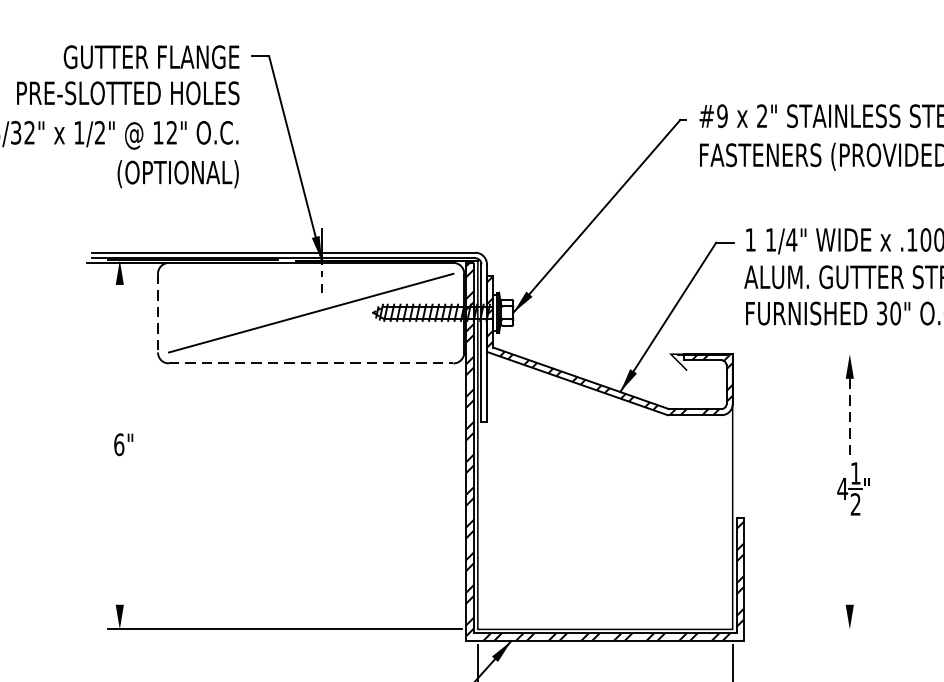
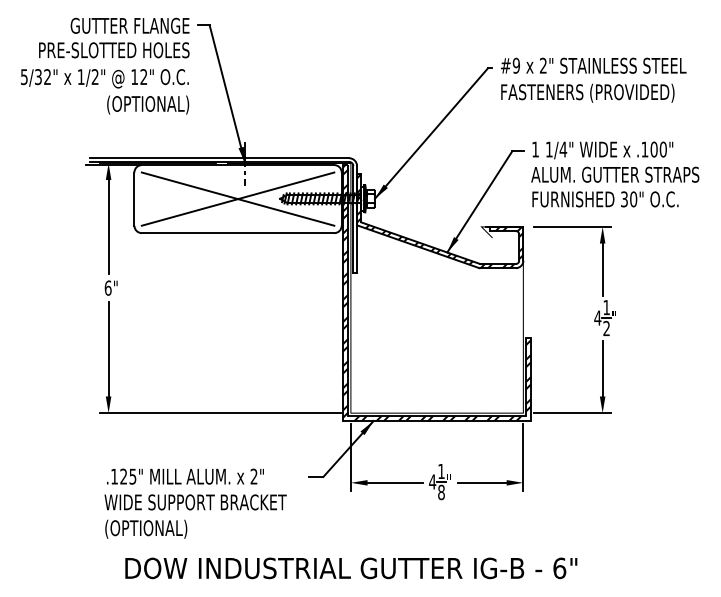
line: (310, 312) -> (237, 198), added
line: (158, 313) -> (134, 199), dashed -> solid
line: (803, 353) -> (571, 226), added
line: (119, 355) -> (108, 227), added
line: (311, 363) -> (238, 233), dashed -> solid
line: (849, 418) -> (602, 270), dashed -> solid
line: (119, 535) -> (108, 349), added
line: (849, 563) -> (602, 368), added
line: (803, 629) -> (571, 413), added

